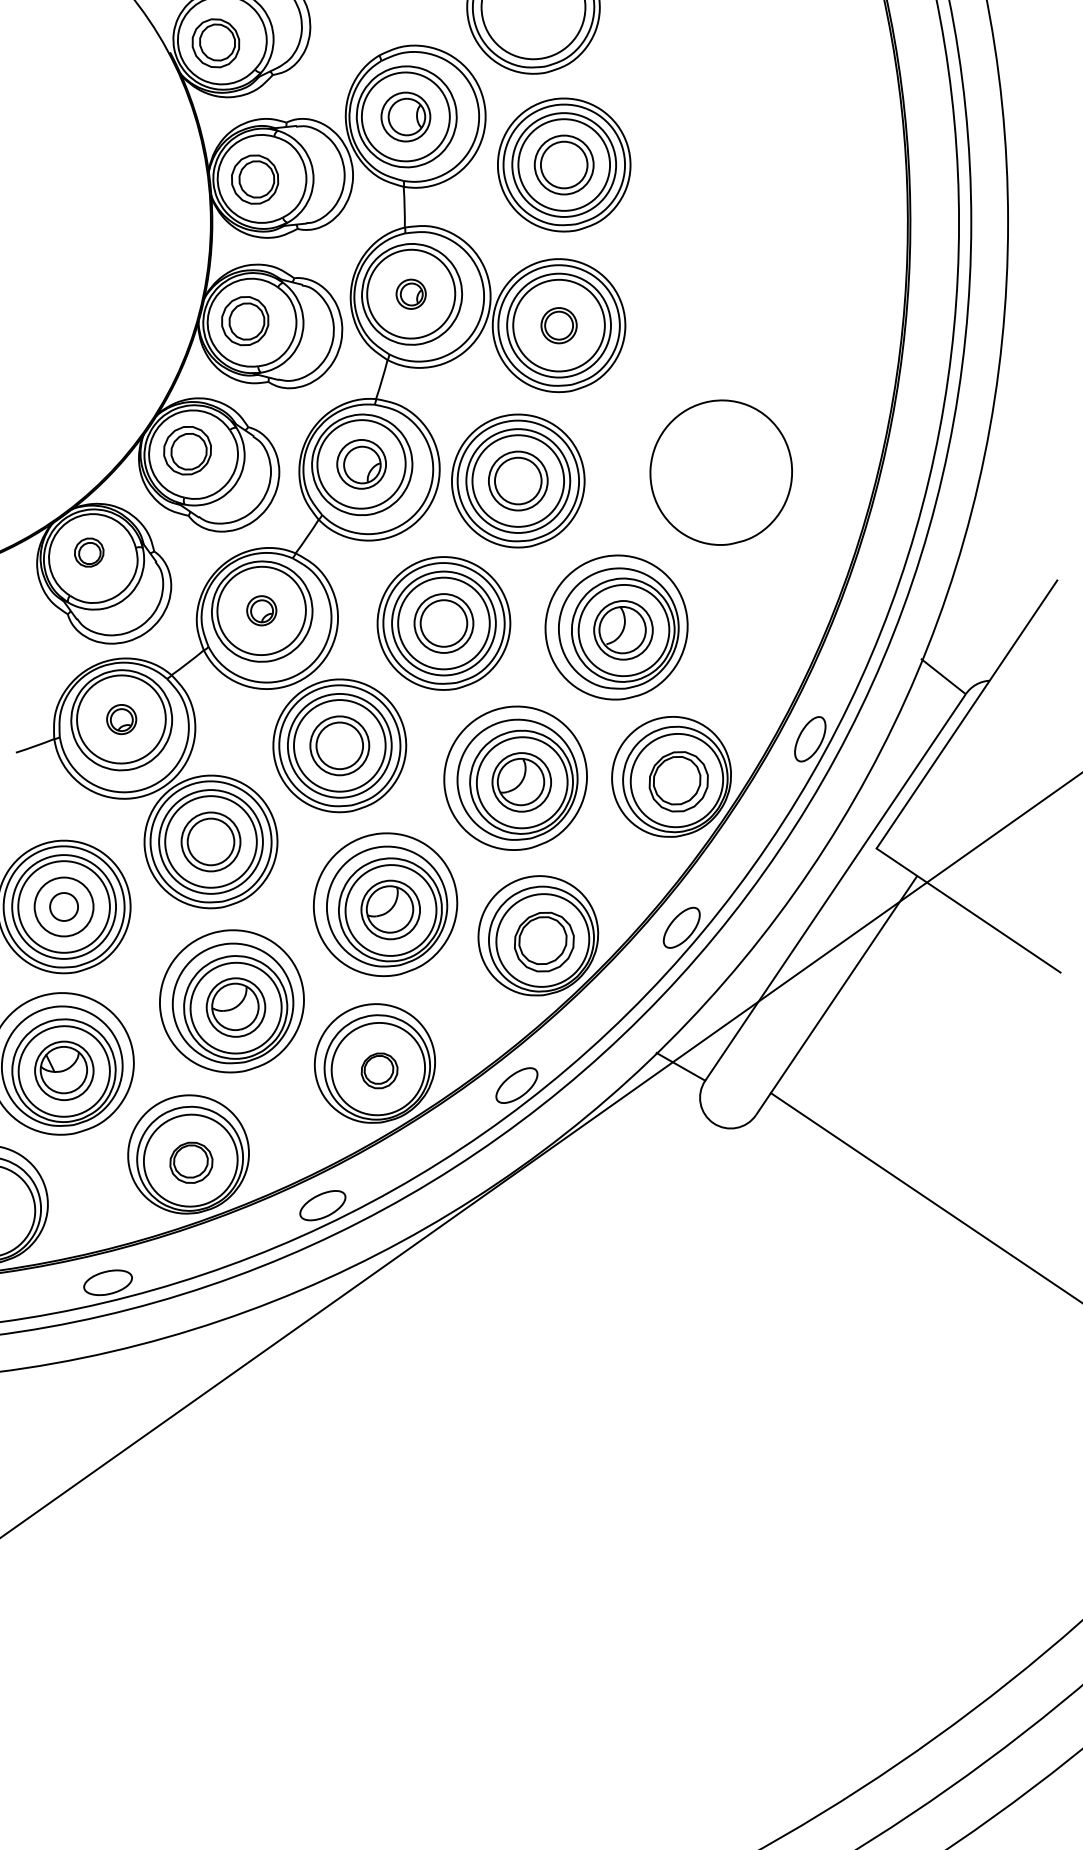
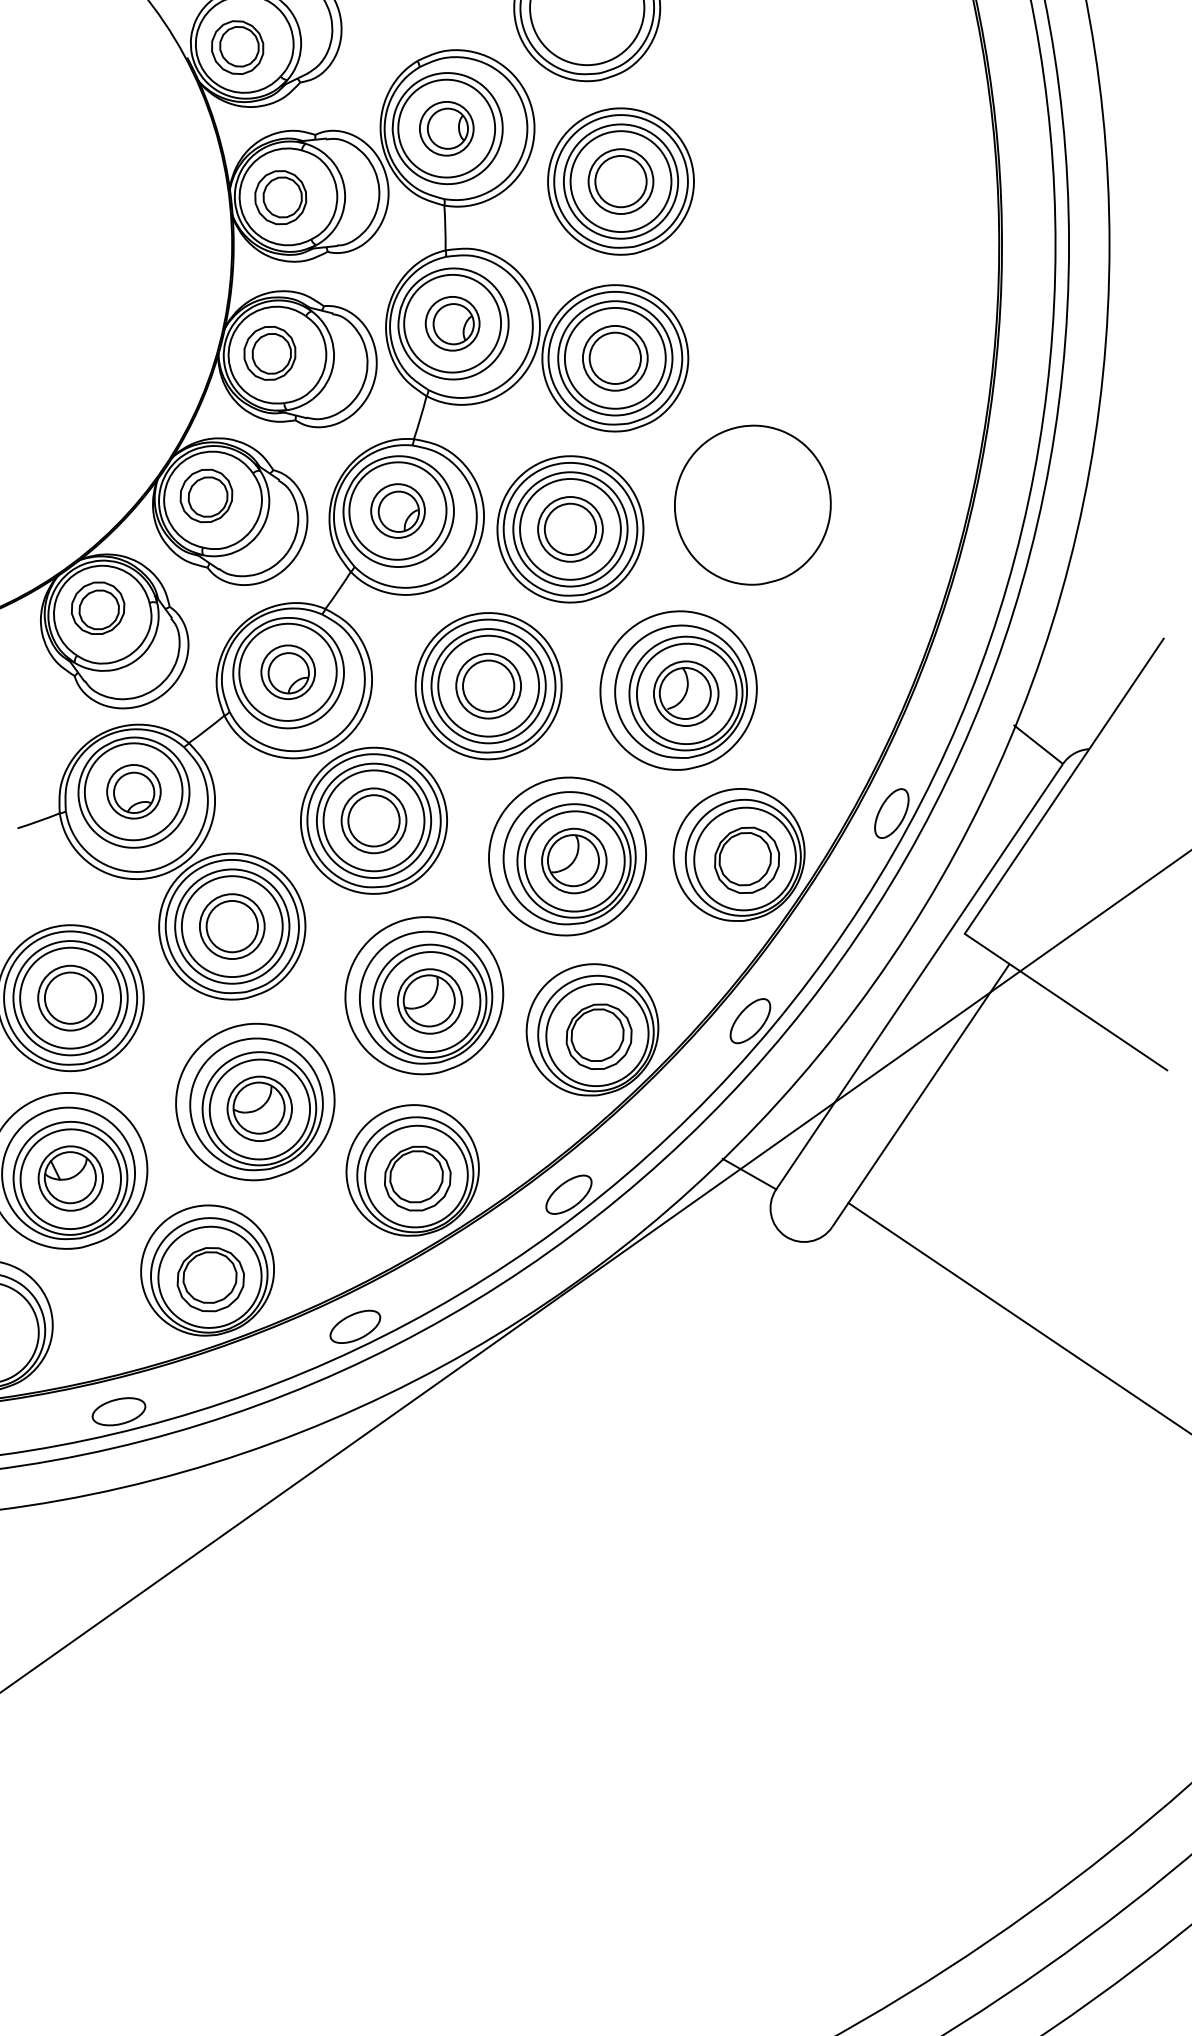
part: (411, 293) -> (452, 323), size x1.67
part: (559, 325) -> (615, 358), size x1.67
part: (720, 472) -> (752, 504), moved
part: (89, 552) -> (98, 607), size x1.67
part: (261, 610) -> (287, 671), size x1.67
part: (121, 719) -> (133, 791), size x1.67
circle: (64, 906) -> (70, 997), size x1.67
part: (379, 1070) -> (417, 1178), size x1.67
part: (191, 1162) -> (210, 1279), size x1.43

